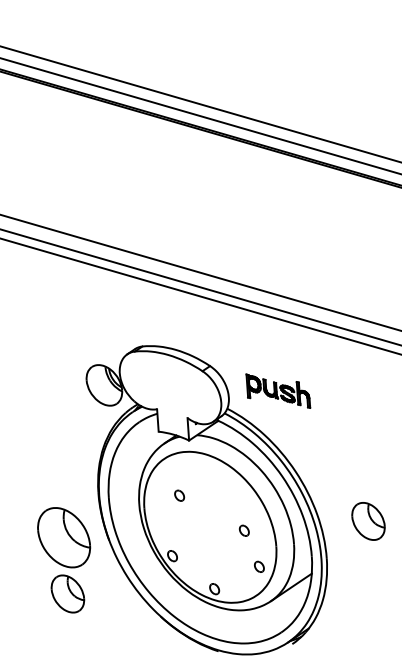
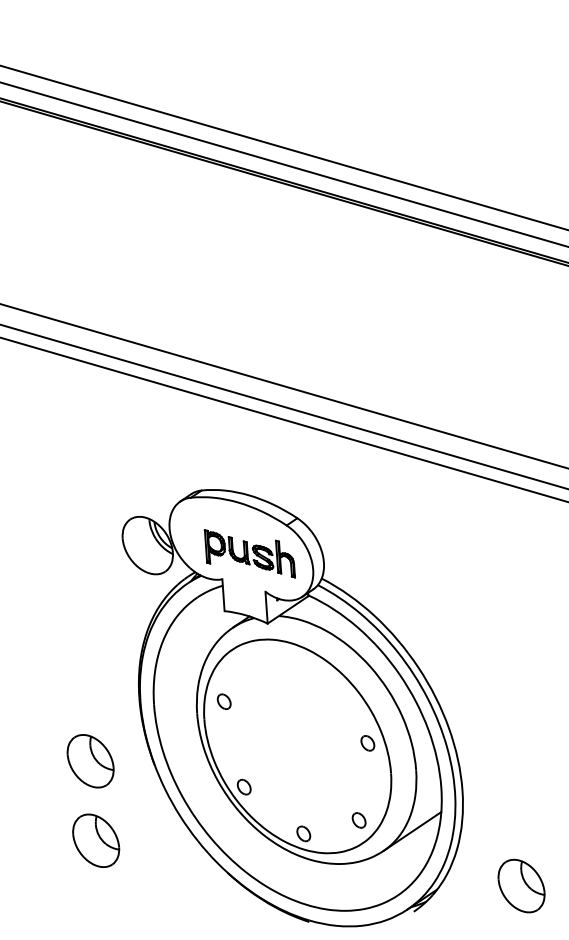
part: (278, 391) -> (249, 553), moved
part: (179, 495) -> (223, 701), moved
part: (368, 521) -> (521, 885), moved
part: (244, 530) -> (367, 743), moved
part: (63, 537) -> (90, 761), size x0.62
part: (258, 566) -> (358, 820), moved

